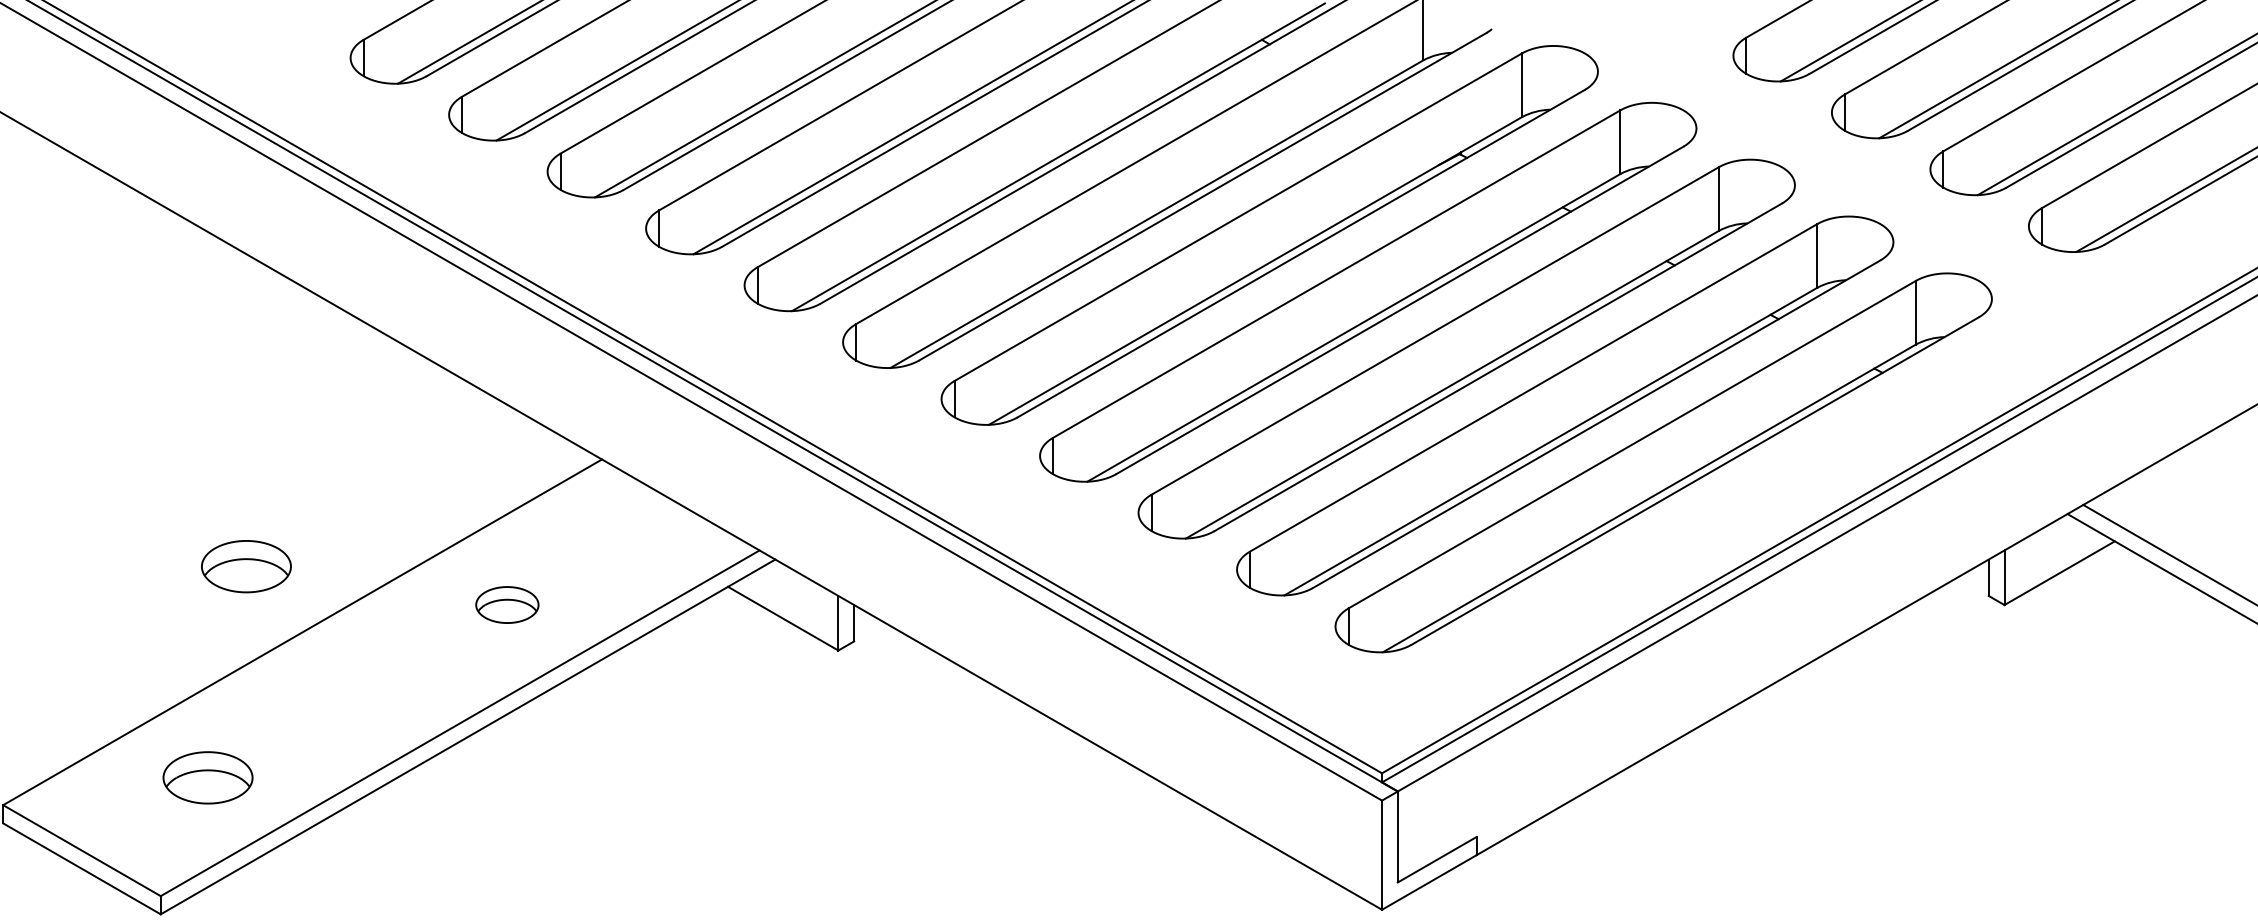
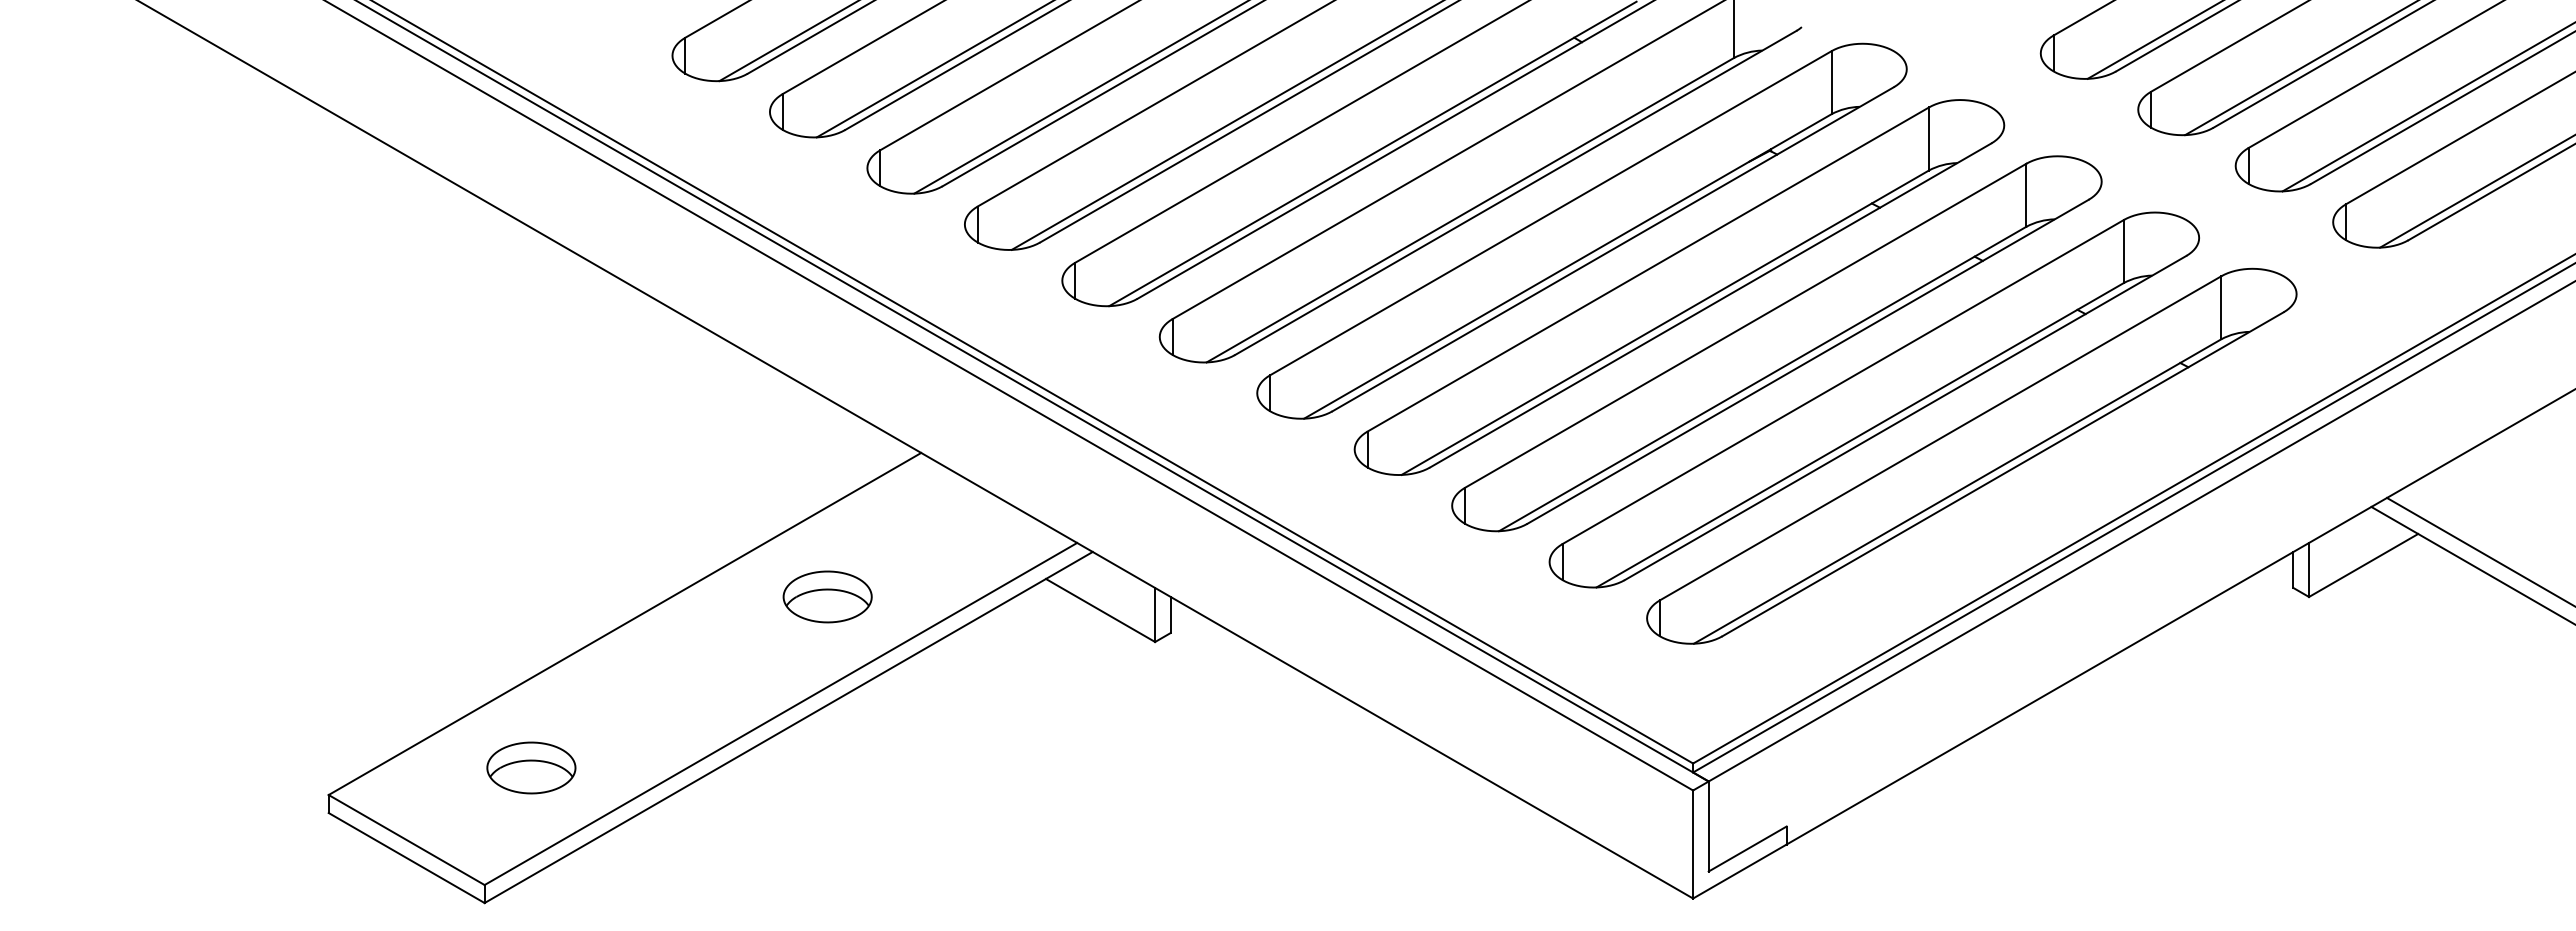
part: (246, 566) -> (569, 558), removed
part: (507, 604) -> (827, 596), size x1.43

